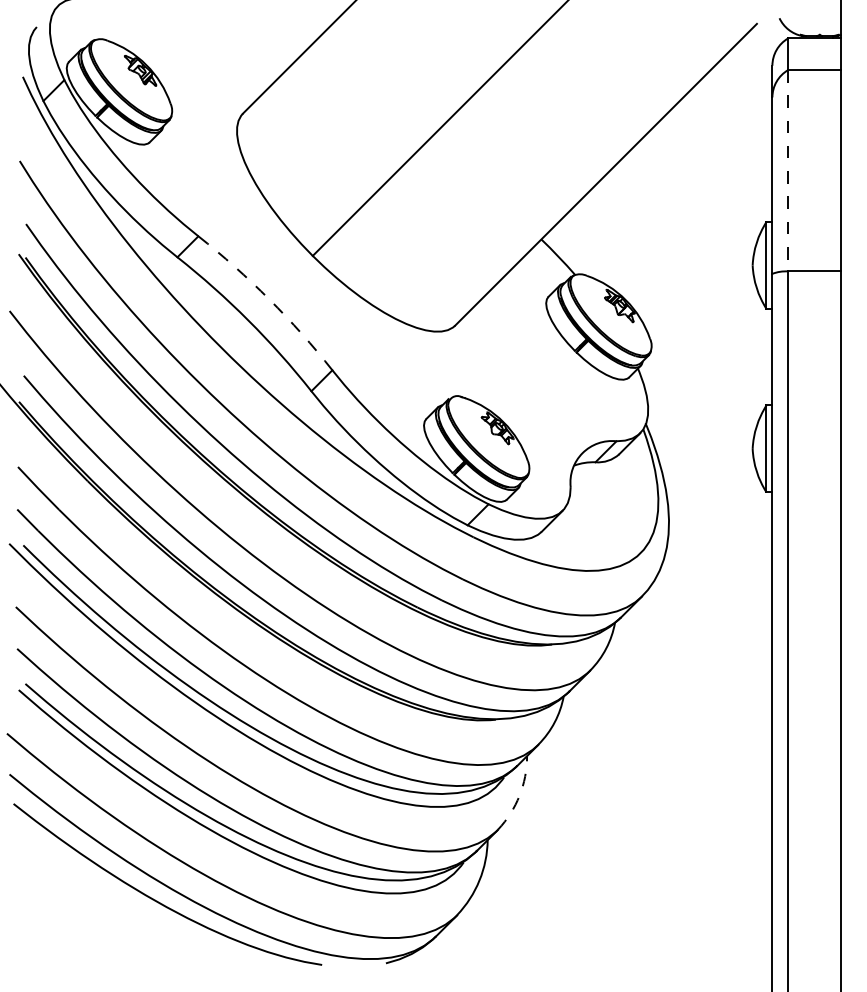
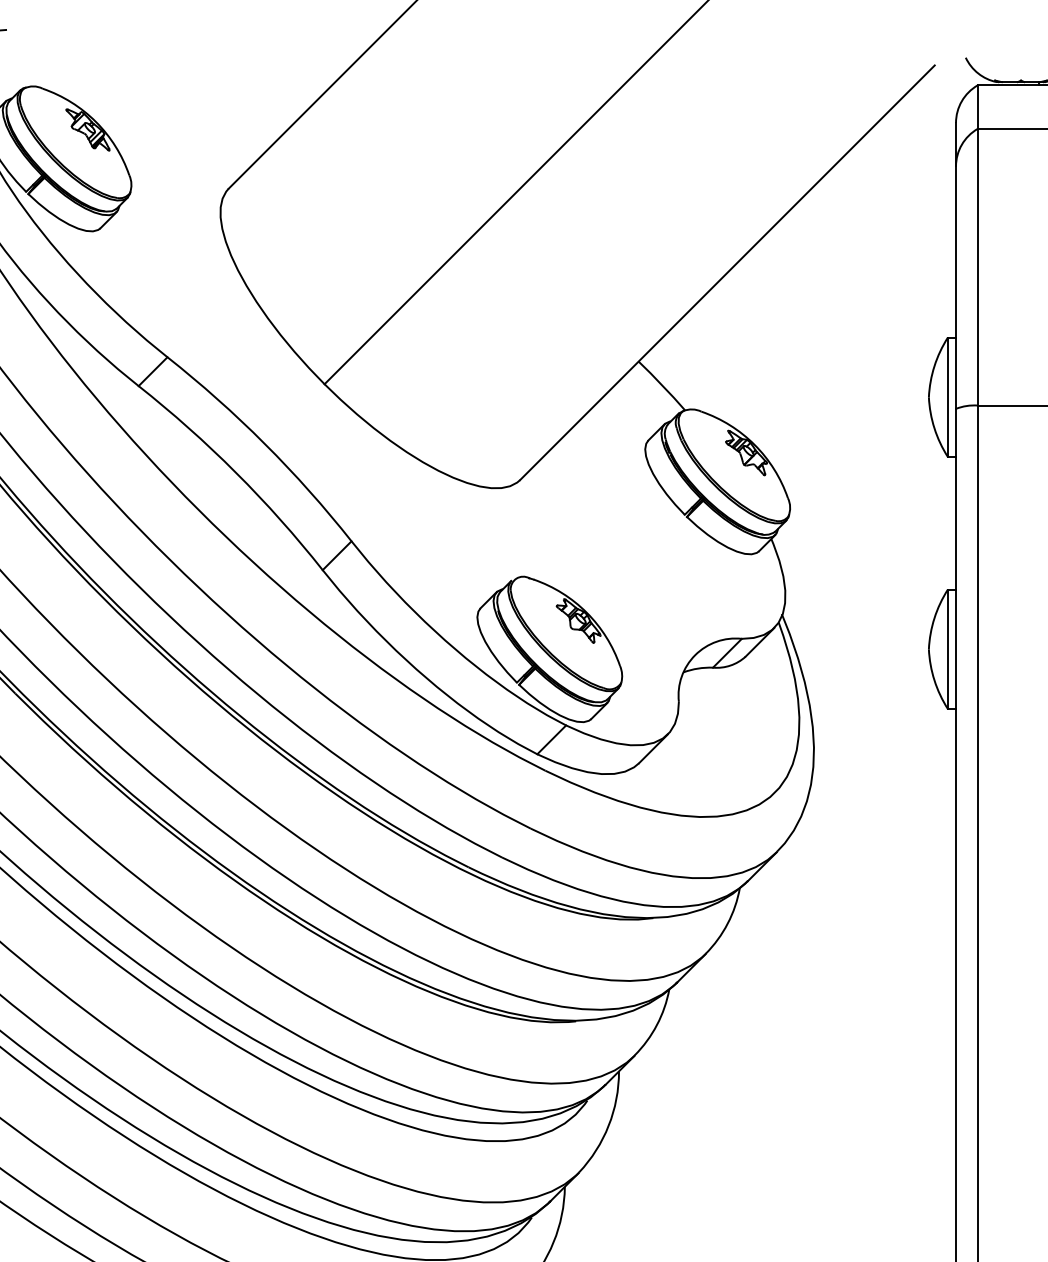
line: (788, 170) -> (978, 266), dashed -> solid
arc: (269, 299) -> (265, 444), dashed -> solid
arc: (519, 795) -> (608, 1125), dashed -> solid

